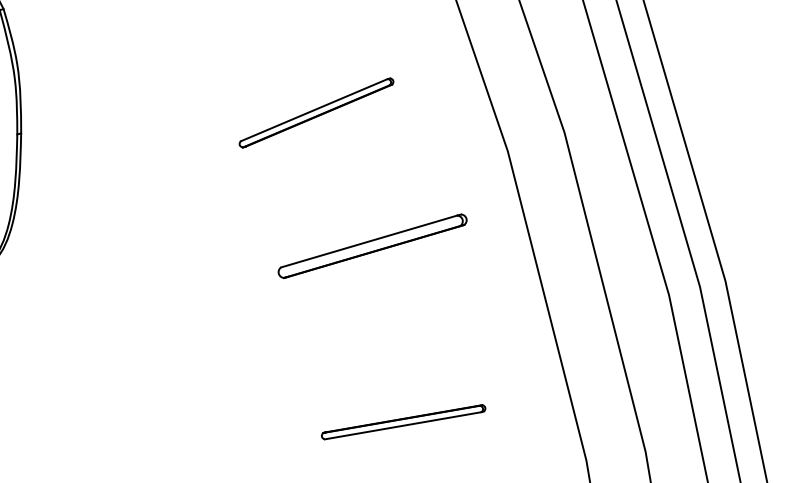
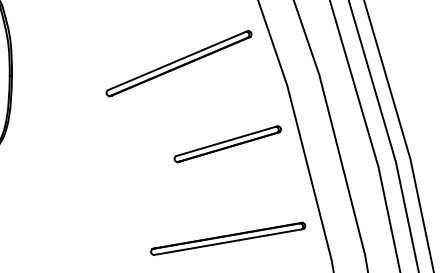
part: (315, 112) -> (178, 63), size x1.67
part: (372, 246) -> (227, 144), moved
part: (403, 421) -> (228, 238), size x1.67

